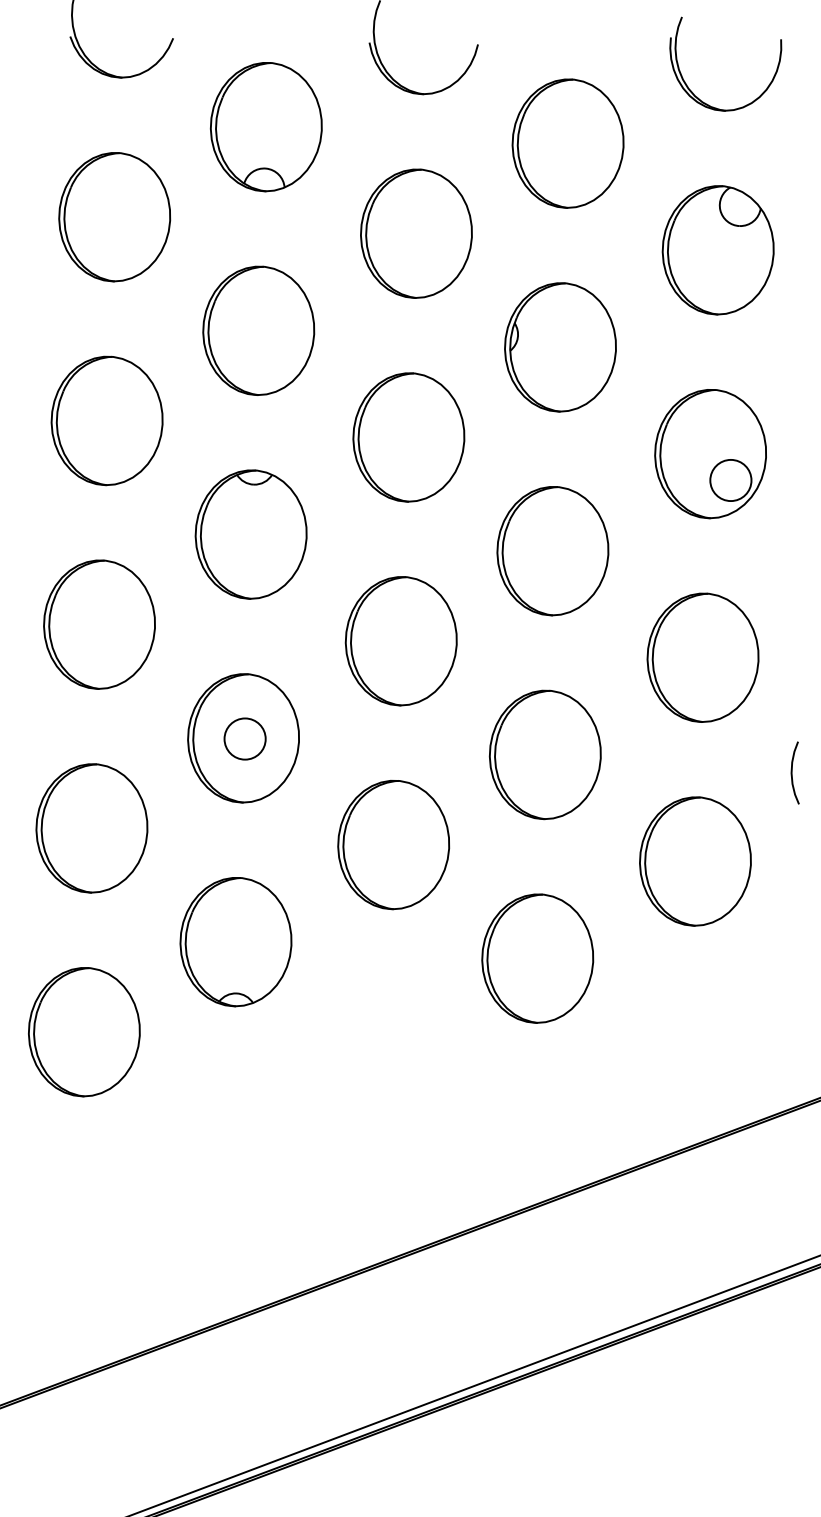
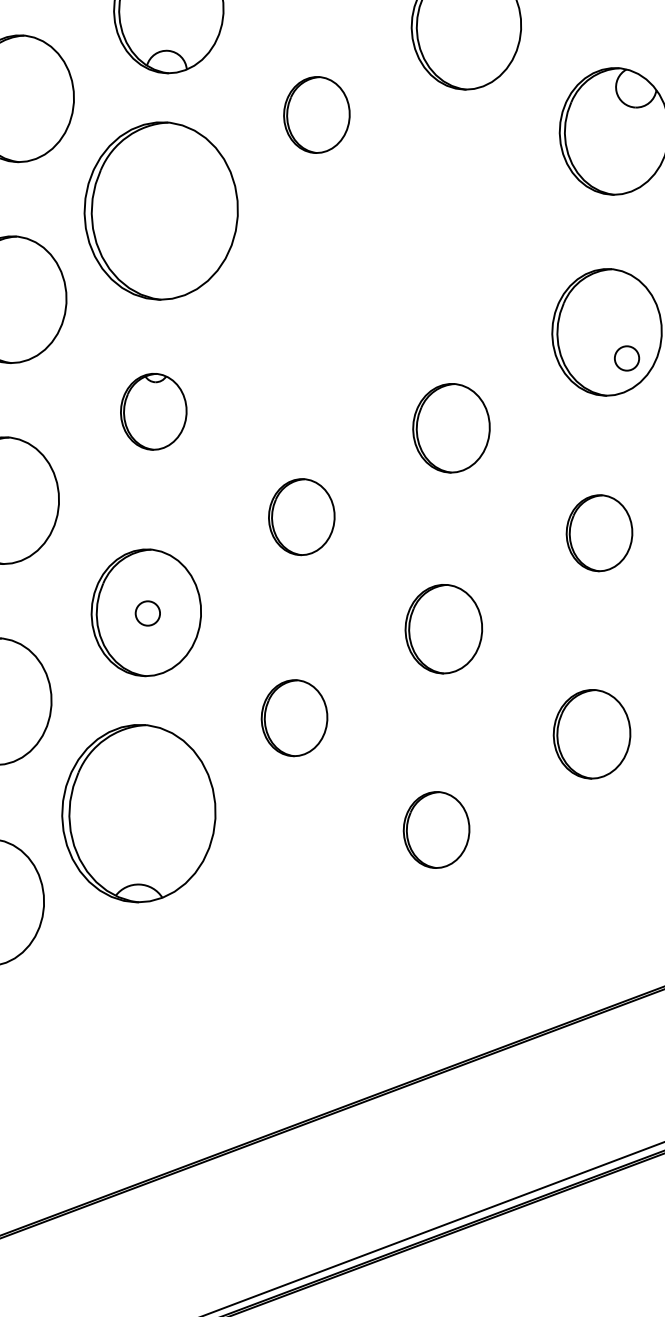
part: (416, 233) -> (316, 114), size x0.6
part: (258, 330) -> (161, 210), size x1.4
part: (560, 347) -> (458, 227), removed
part: (408, 437) -> (309, 316), removed
circle: (730, 480) -> (626, 358), size x0.6
part: (250, 534) -> (153, 411), size x0.6
part: (552, 551) -> (451, 428), size x0.7
part: (400, 641) -> (301, 517), size x0.6
part: (702, 657) -> (598, 533), size x0.6
circle: (244, 738) -> (147, 612), size x0.6
part: (544, 754) -> (443, 628), size x0.7
part: (393, 845) -> (294, 718), size x0.6
part: (695, 861) -> (592, 734), size x0.7
part: (235, 942) -> (138, 814), size x1.4
part: (537, 958) -> (436, 829), size x0.6

